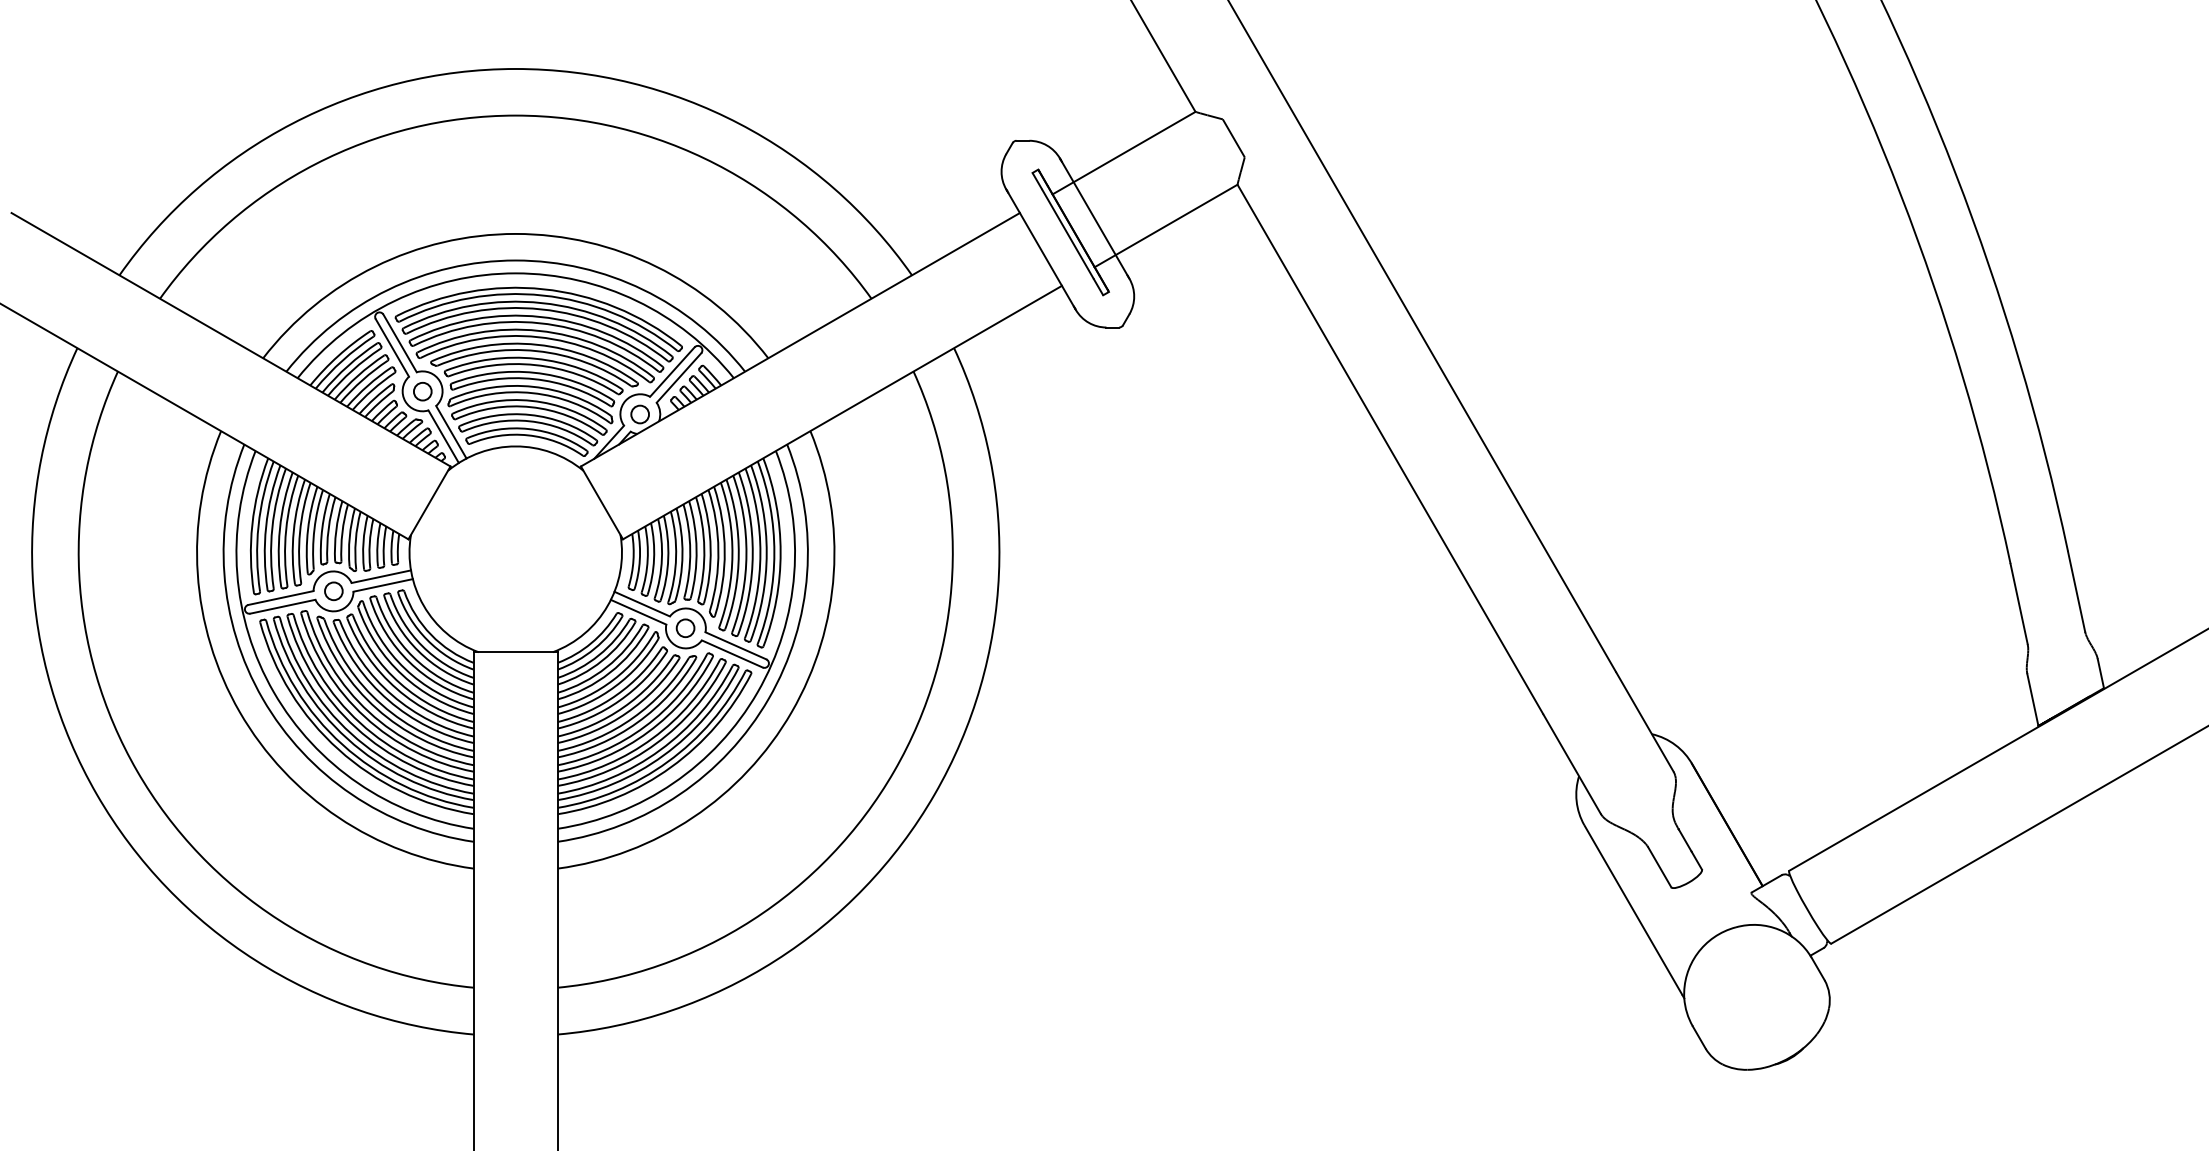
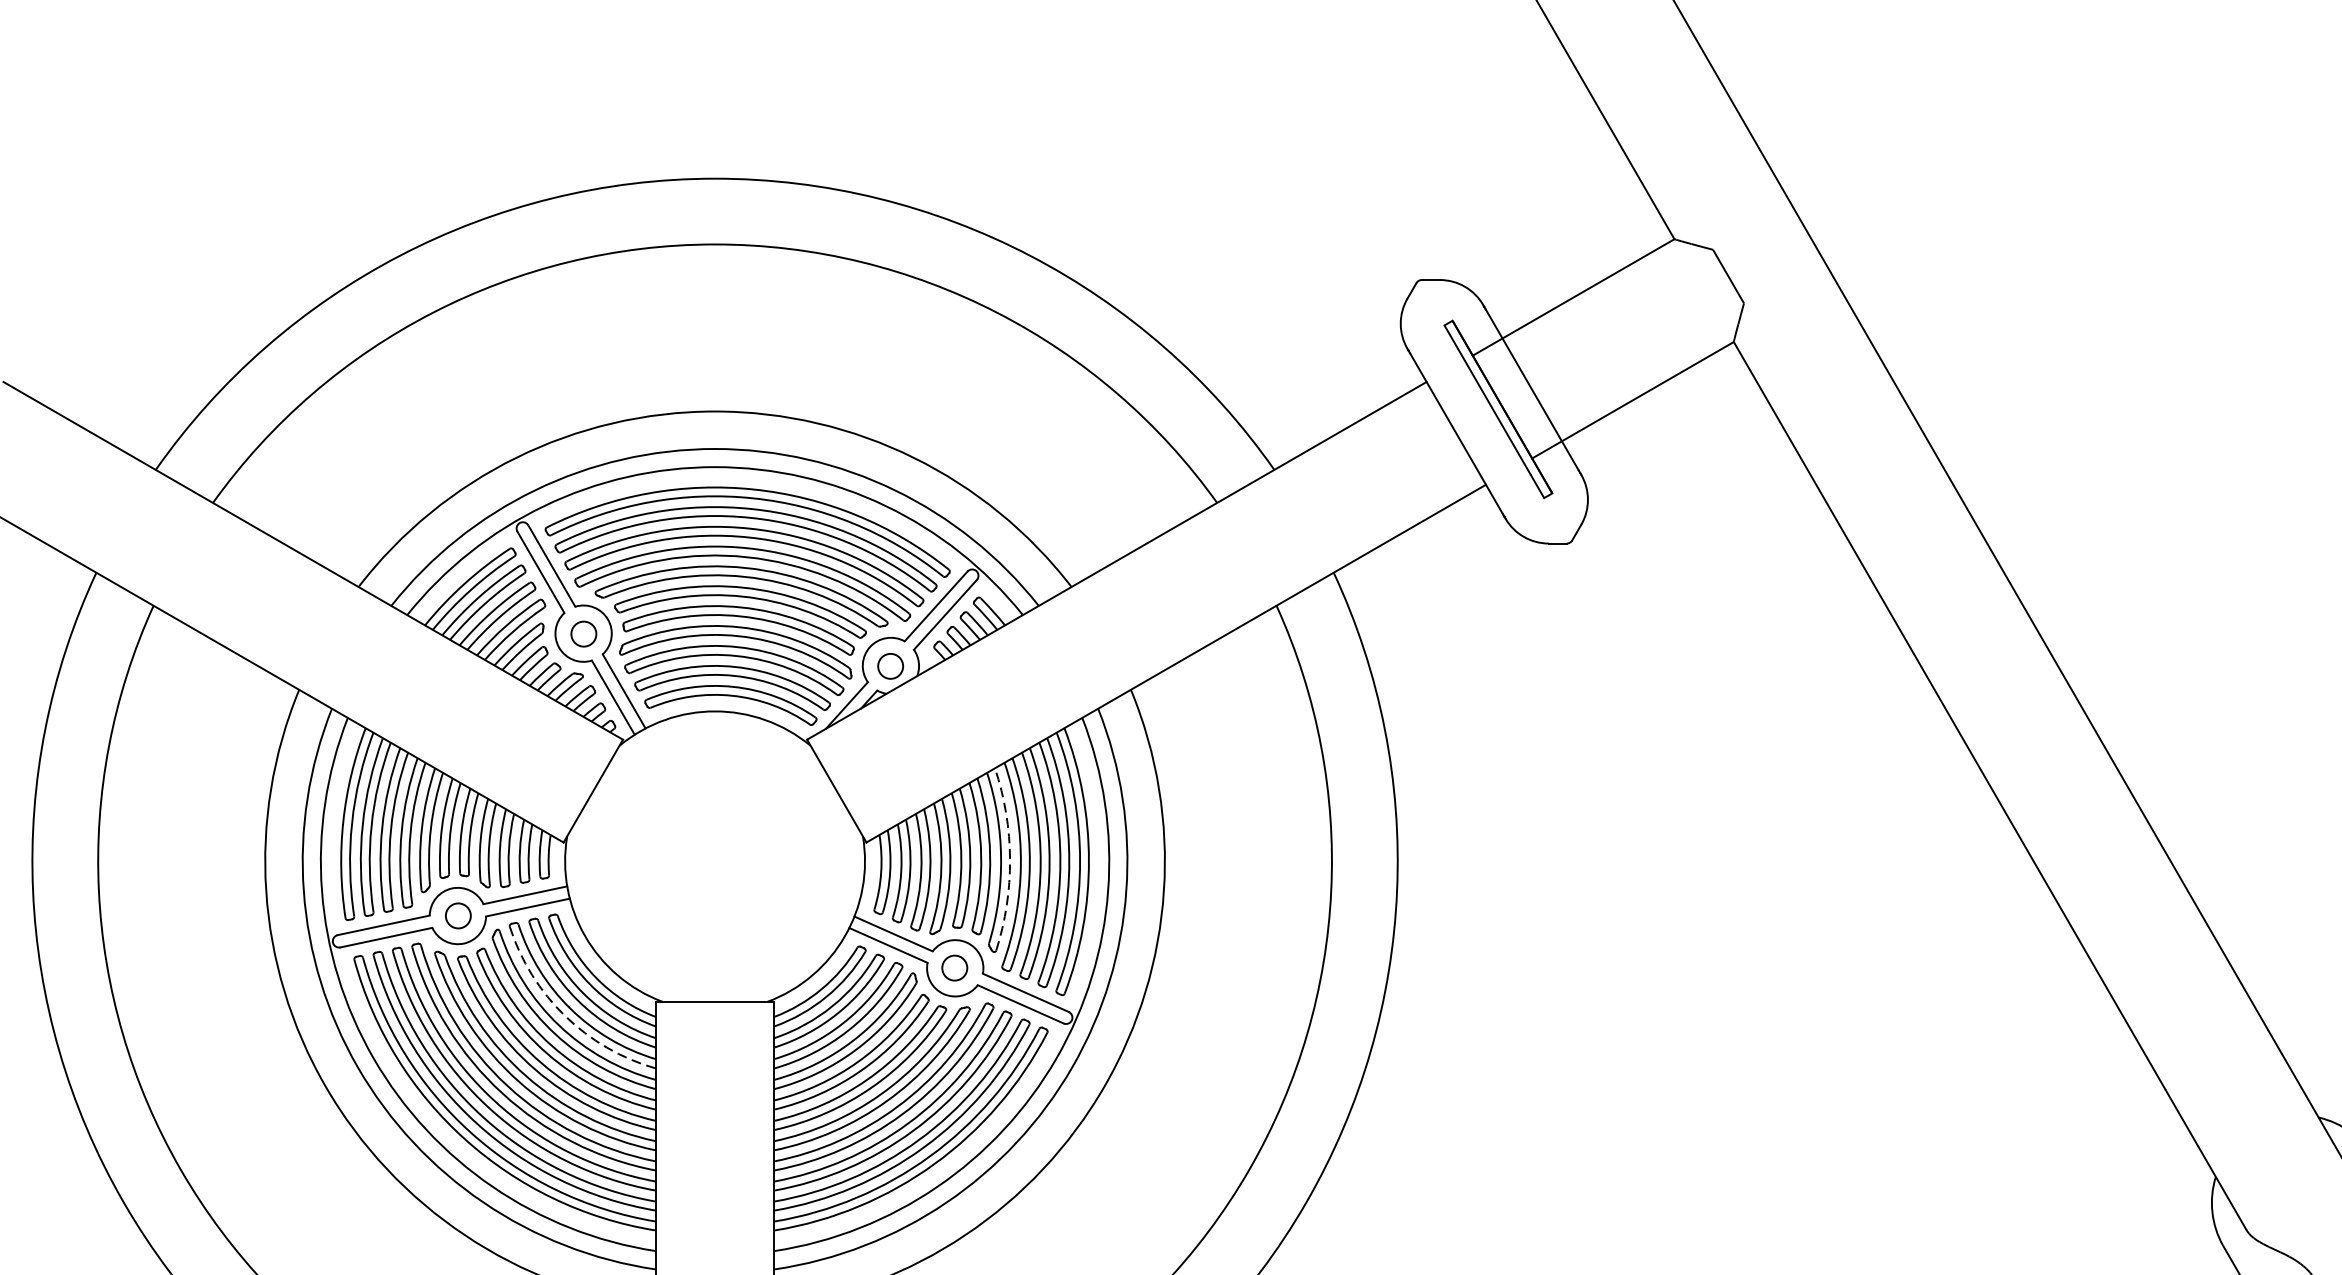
arc: (724, 551) -> (1009, 859), solid -> dashed
arc: (409, 662) -> (565, 1016), solid -> dashed

